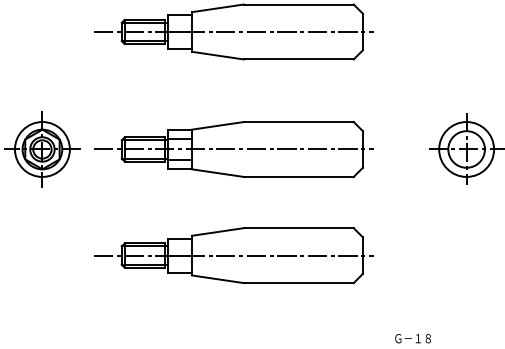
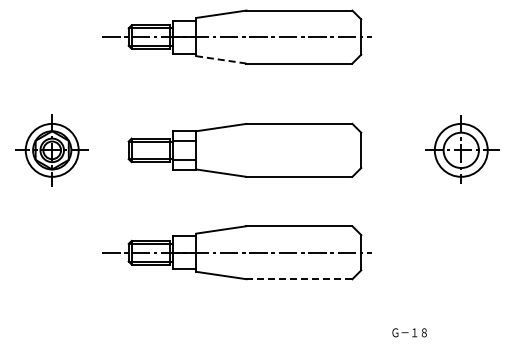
line: (216, 55) -> (220, 59), solid -> dashed
line: (233, 149) -> (236, 150), removed
line: (298, 283) -> (299, 279), solid -> dashed

